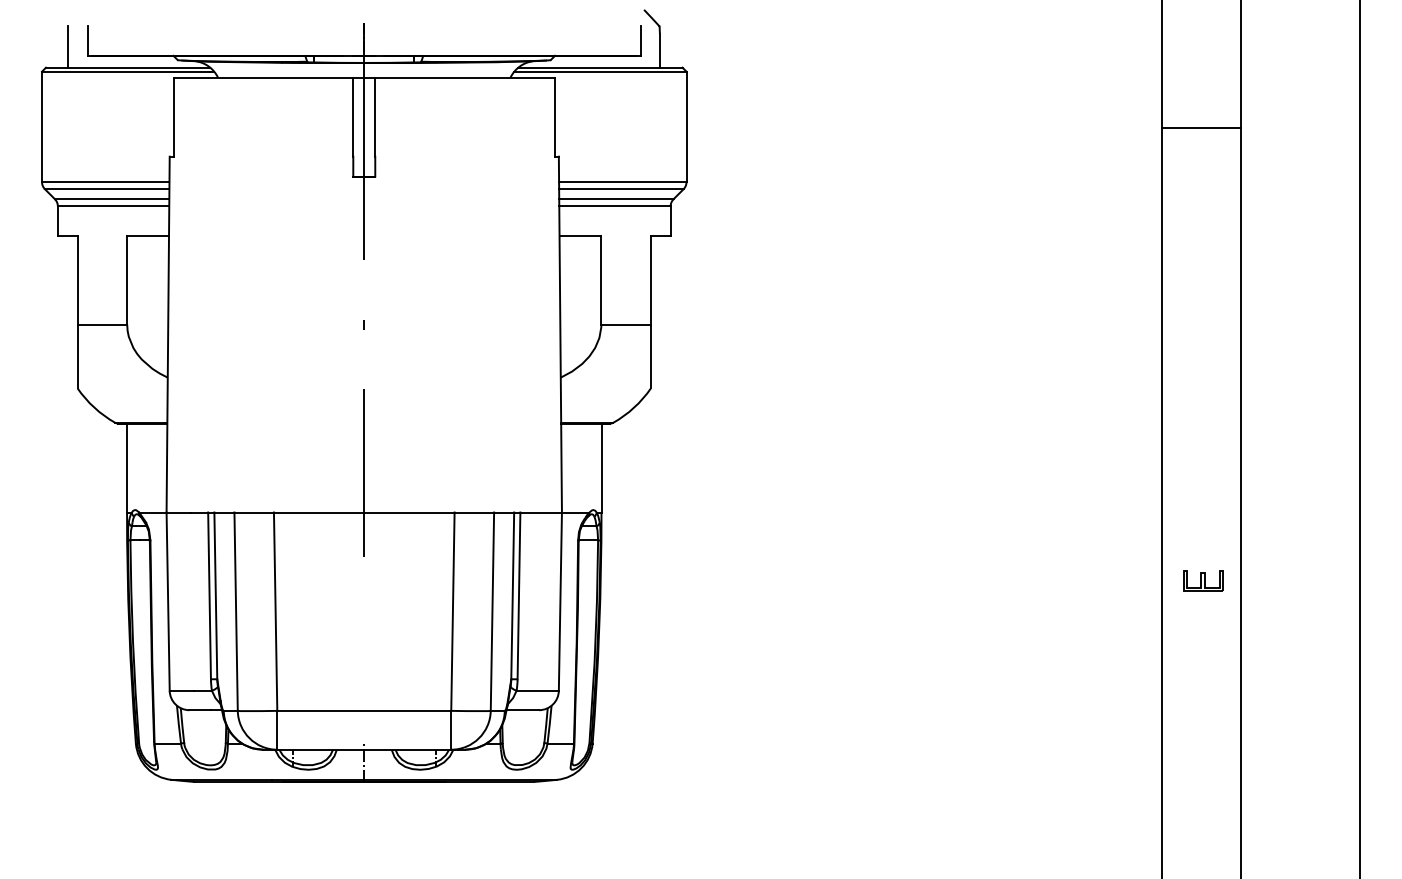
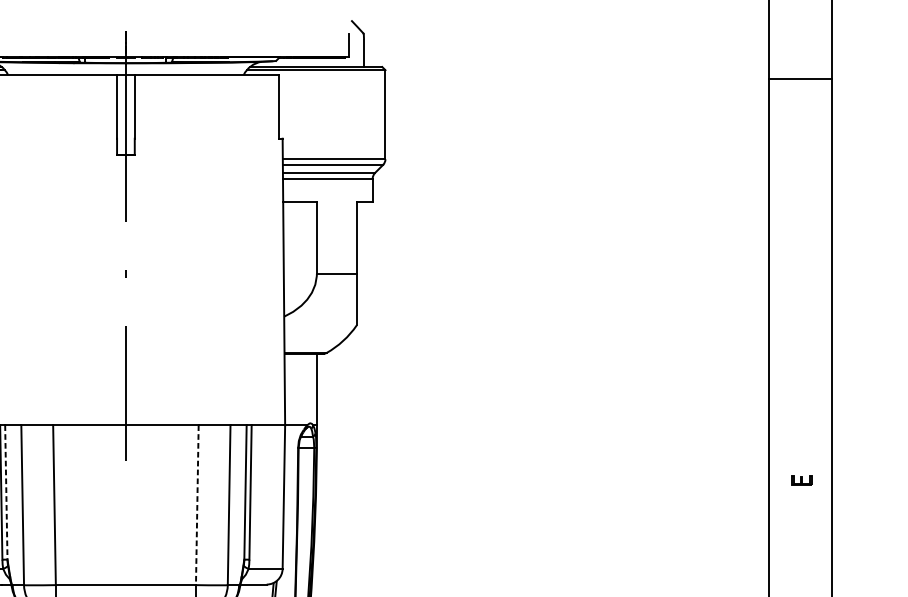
line: (1201, 128) -> (800, 78), moved
part: (1203, 580) -> (801, 480), size x0.6
line: (215, 596) -> (6, 492), solid -> dashed
line: (452, 612) -> (196, 505), solid -> dashed

